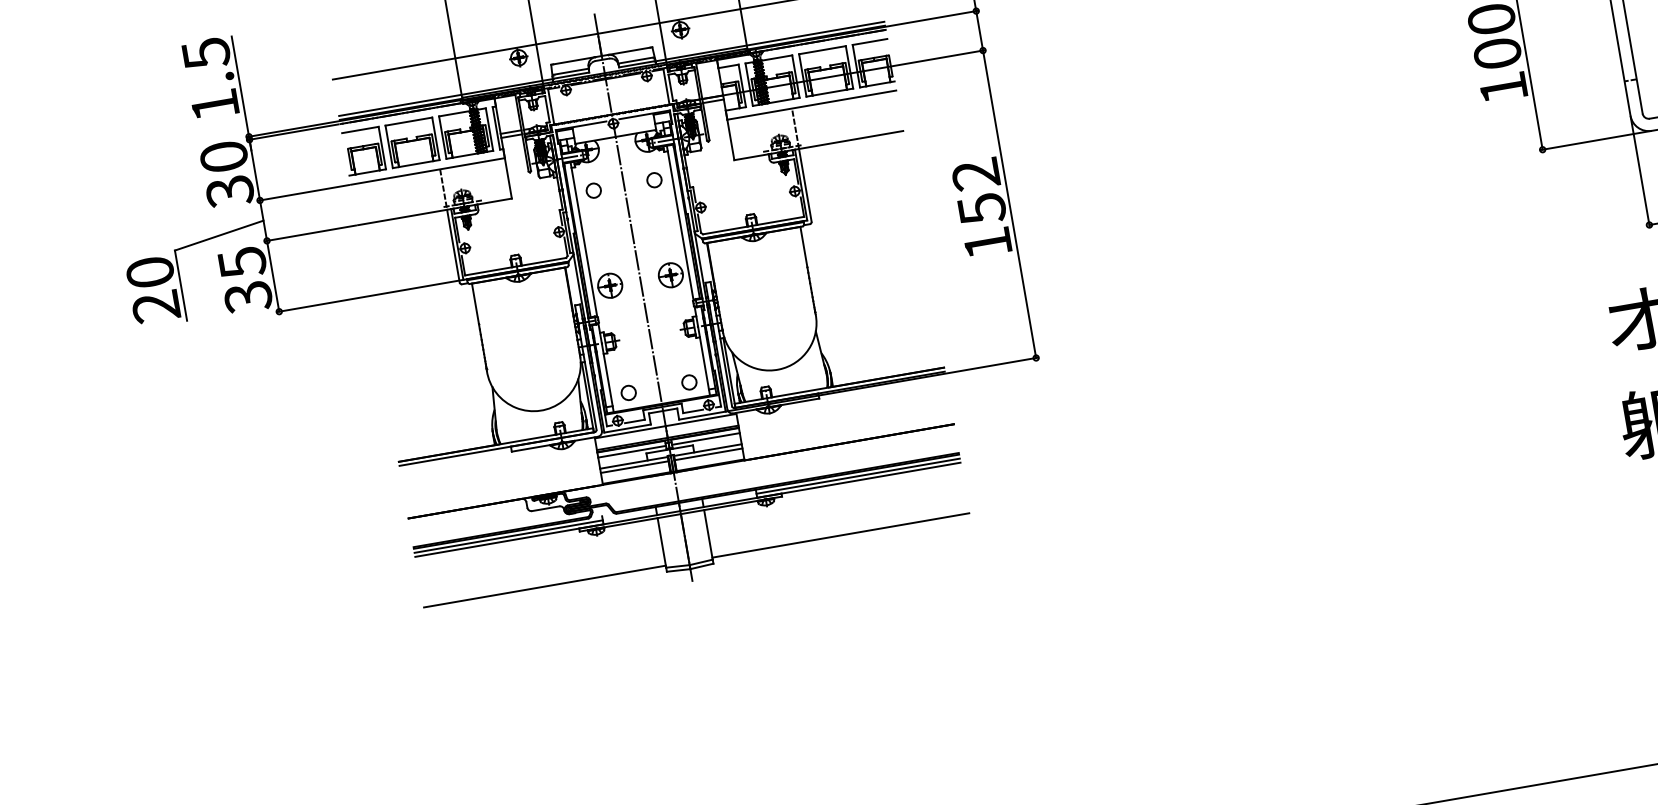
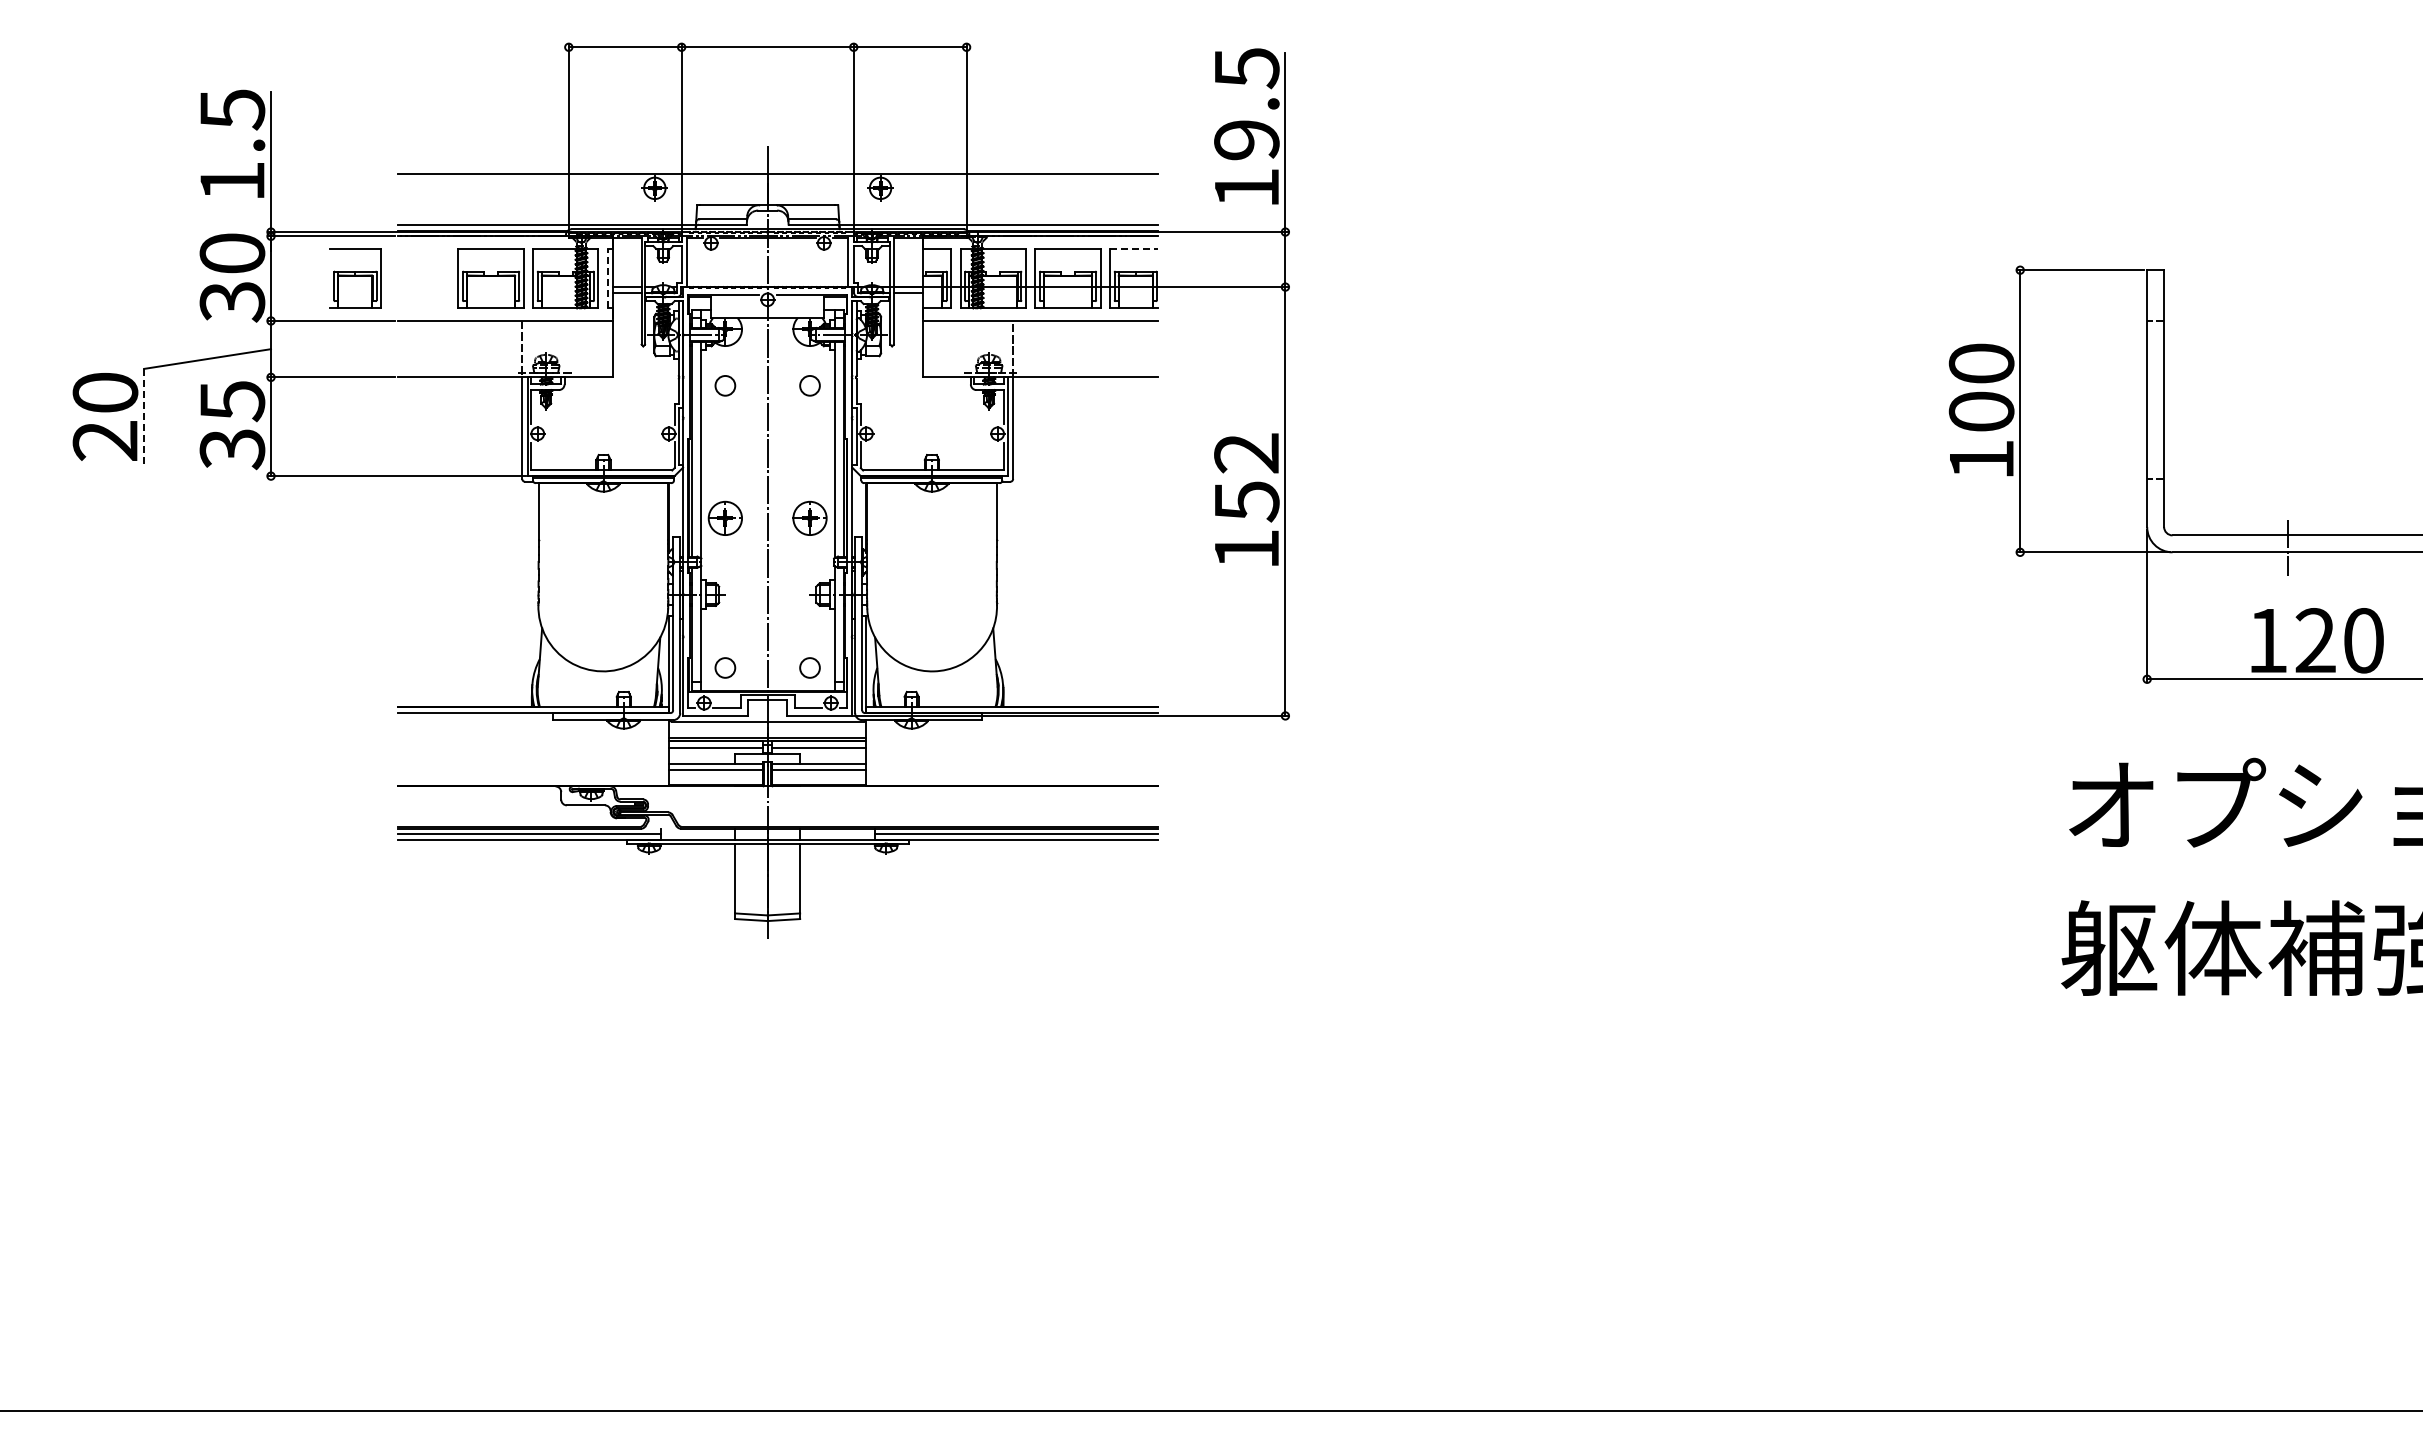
line: (870, 42) -> (1134, 249), solid -> dashed
line: (496, 128) -> (608, 278), solid -> dashed
part: (364, 151) -> (355, 278), moved
line: (181, 285) -> (144, 417), solid -> dashed
line: (840, 535) -> (979, 910), removed
line: (544, 586) -> (566, 910), removed

